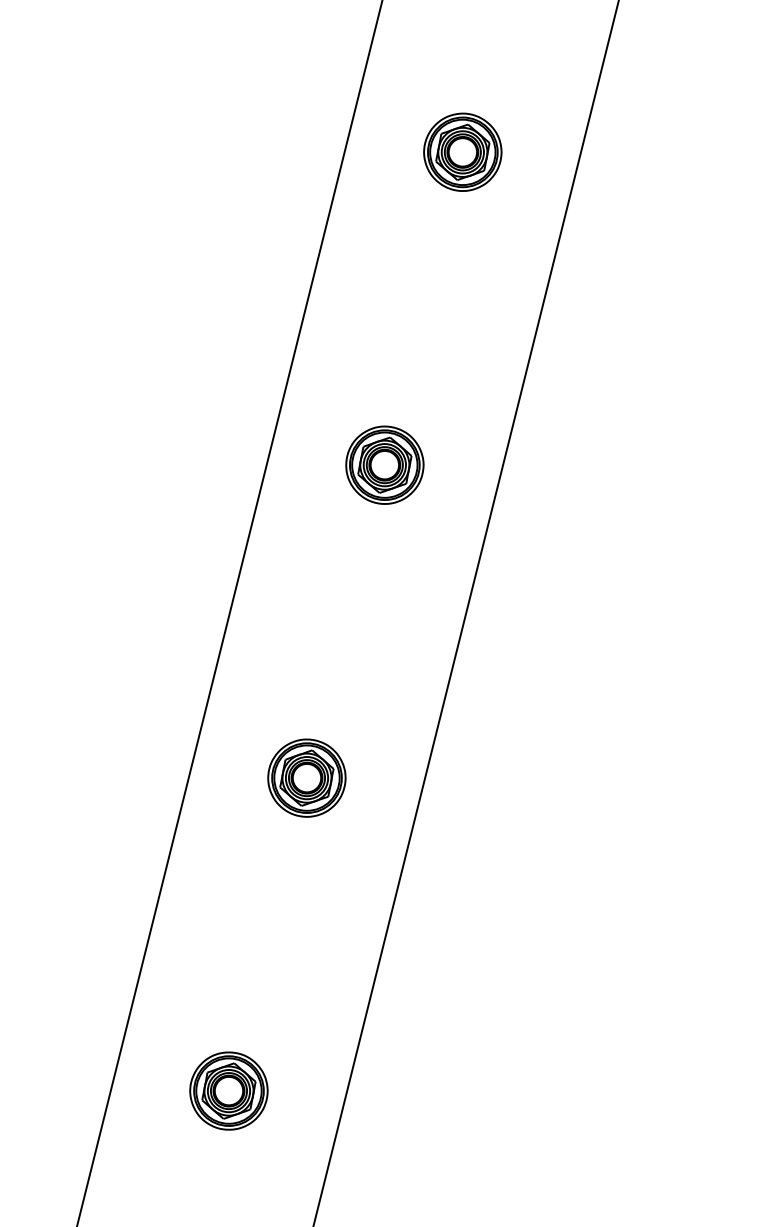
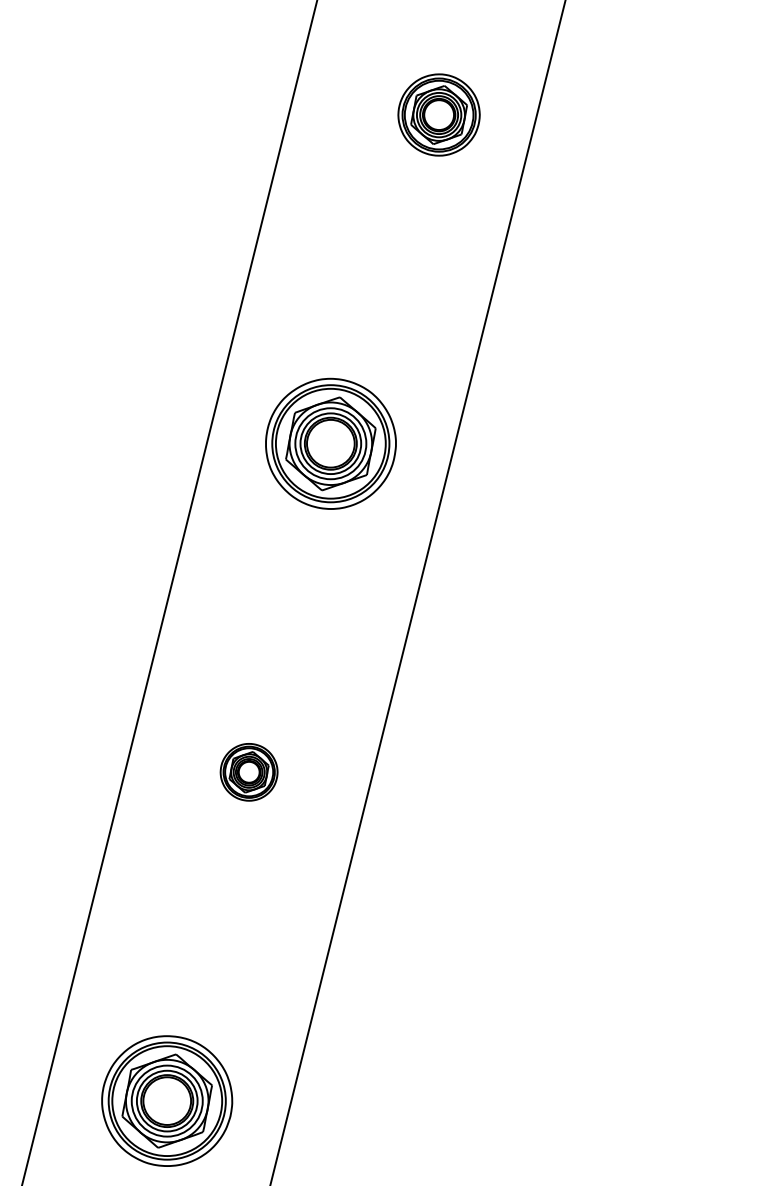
part: (462, 151) -> (438, 114), moved
part: (384, 464) -> (330, 442), size x1.6
part: (306, 777) -> (248, 771), size x0.7
part: (228, 1090) -> (166, 1100), size x1.6

